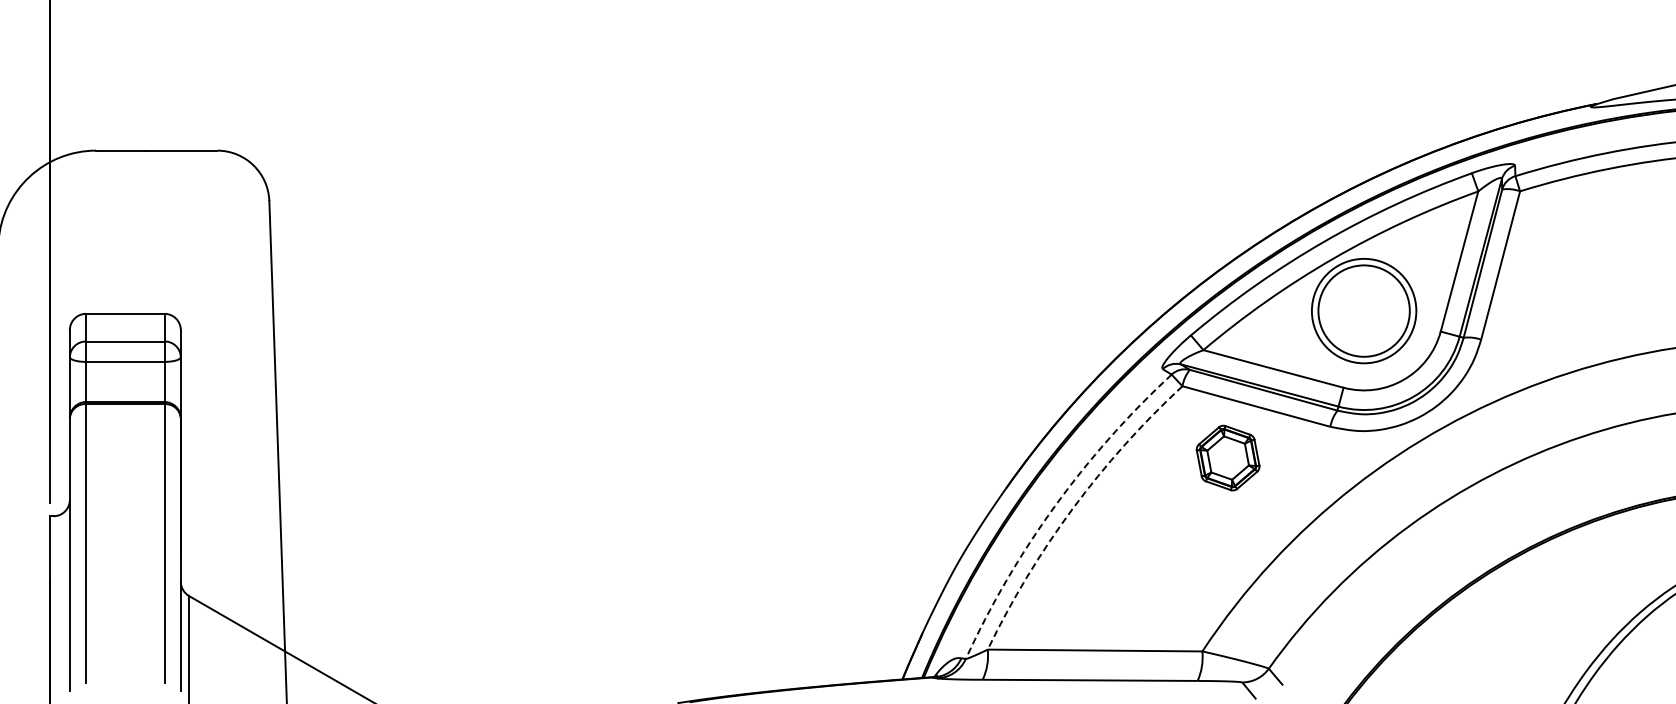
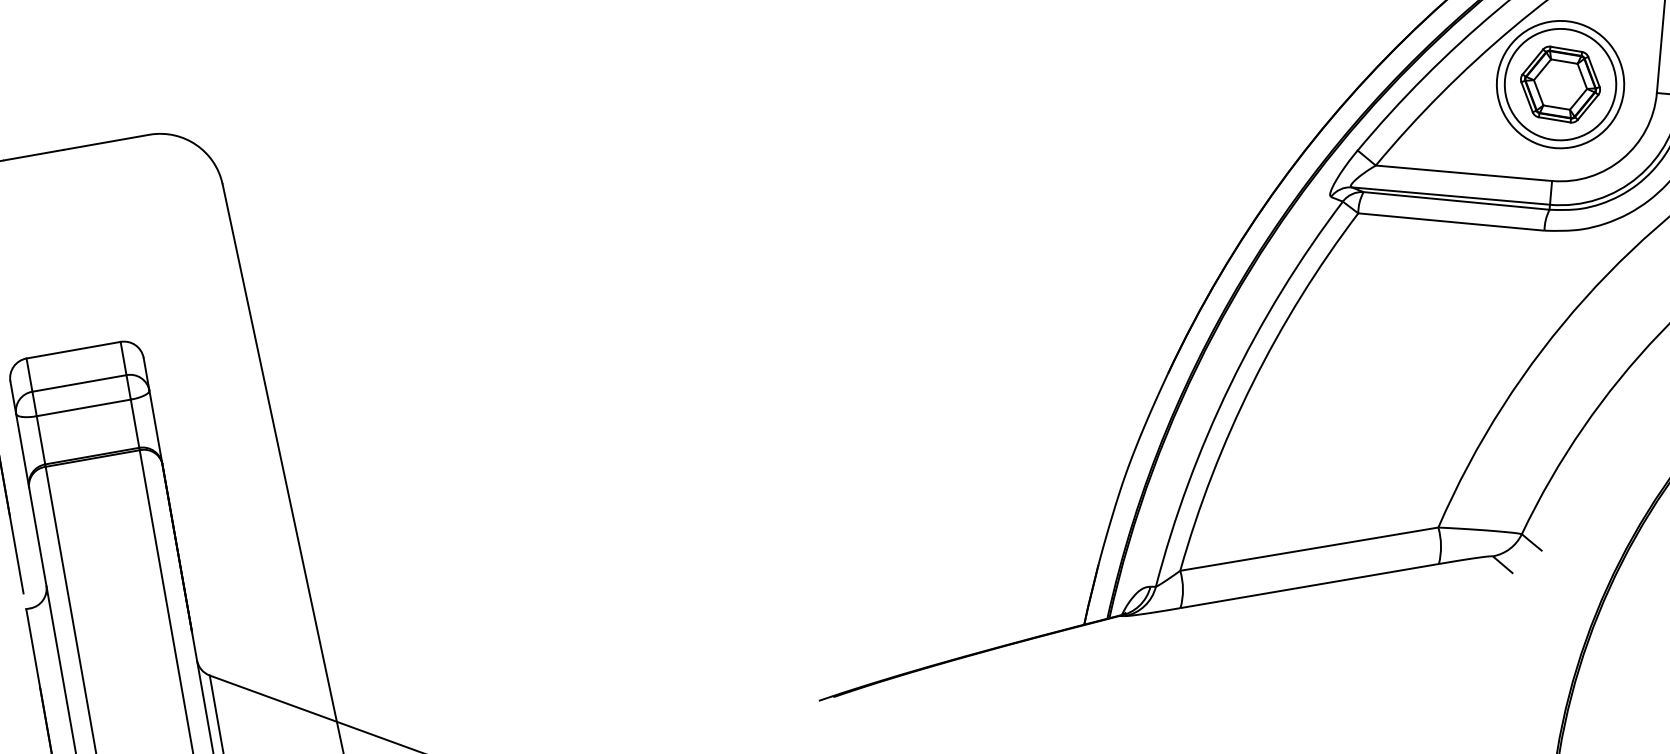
part: (1227, 457) -> (1559, 84), moved
arc: (1054, 506) -> (1230, 384), dashed -> solid
arc: (1072, 508) -> (1252, 383), dashed -> solid

